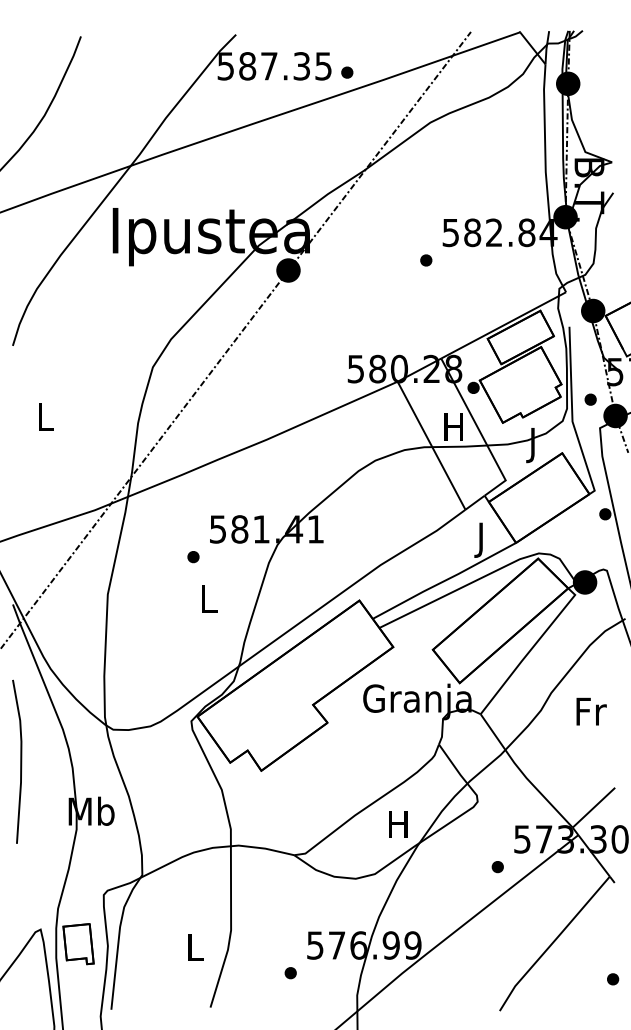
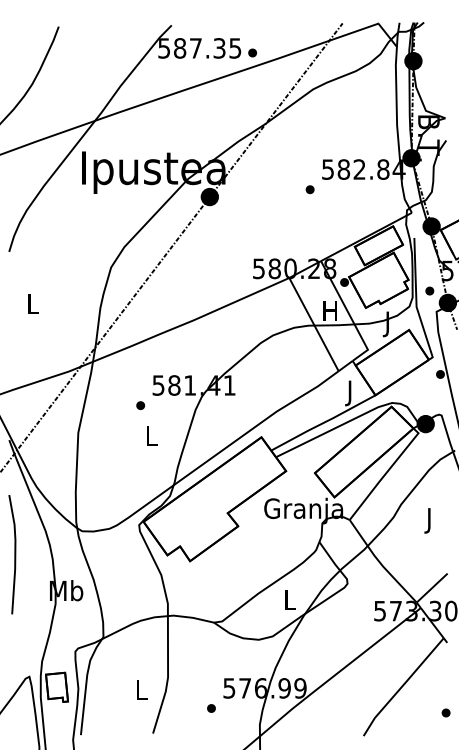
text: (591, 714) -> (430, 520), Fr -> J
text: (397, 823) -> (289, 599), H -> L
part: (496, 866) -> (361, 630), removed

